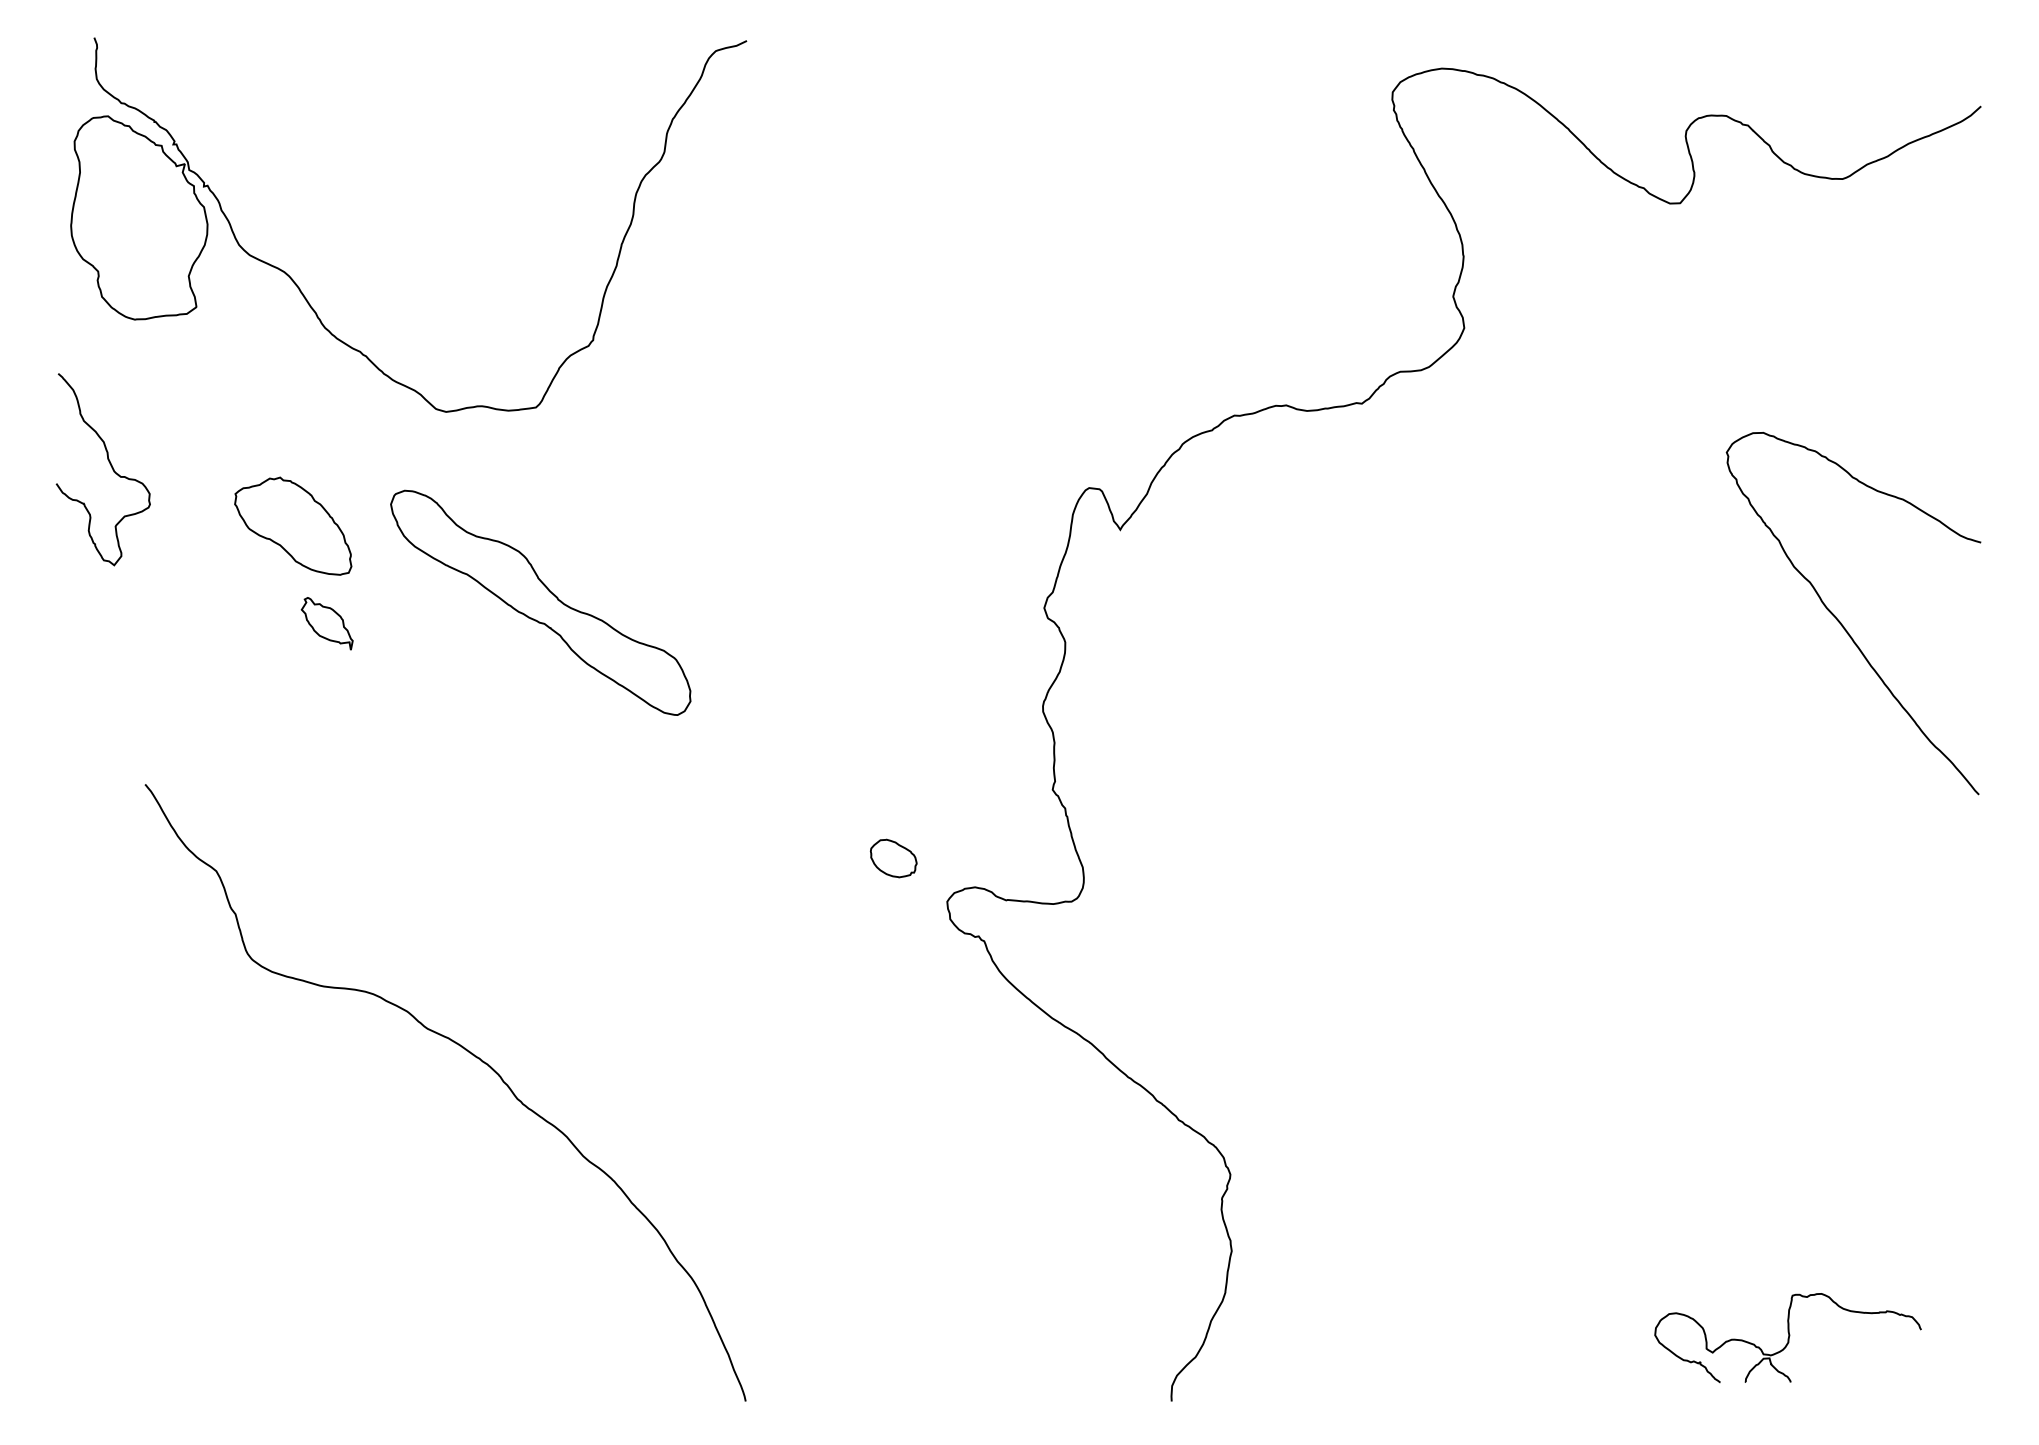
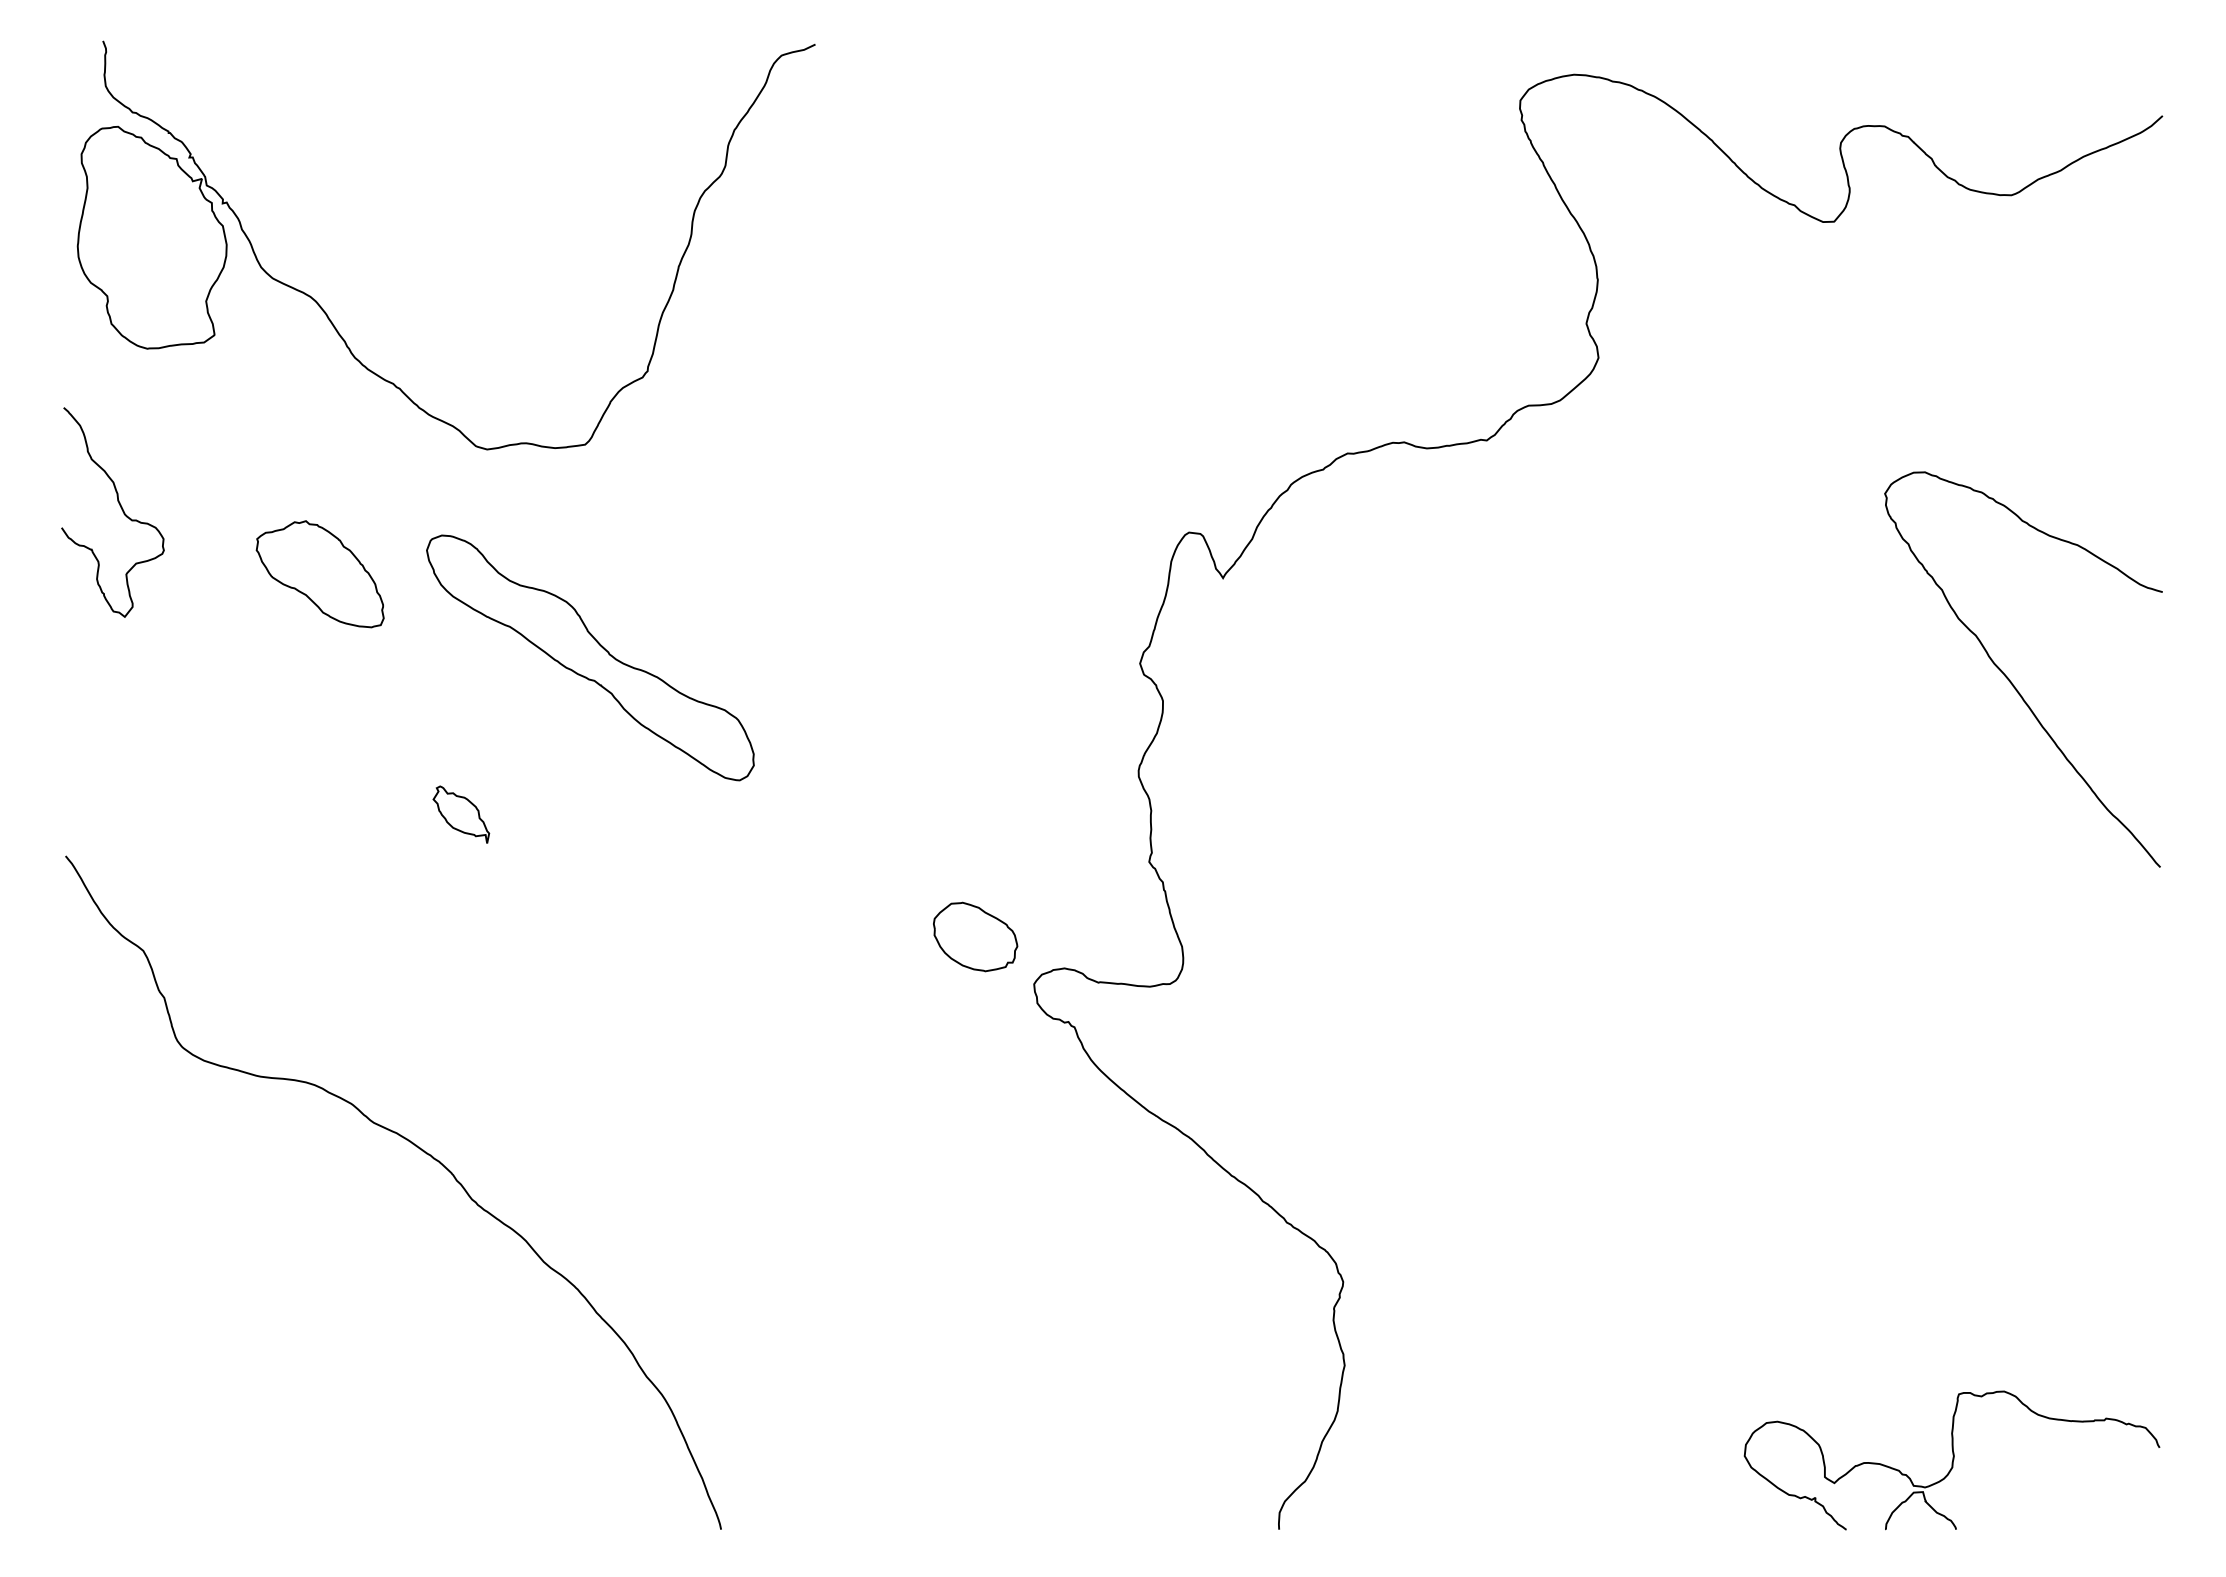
part: (327, 623) -> (461, 814), moved
part: (893, 858) -> (975, 936), size x1.67
curve: (473, 1055) -> (423, 1152), moved
part: (1787, 1338) -> (1951, 1460), size x1.43

